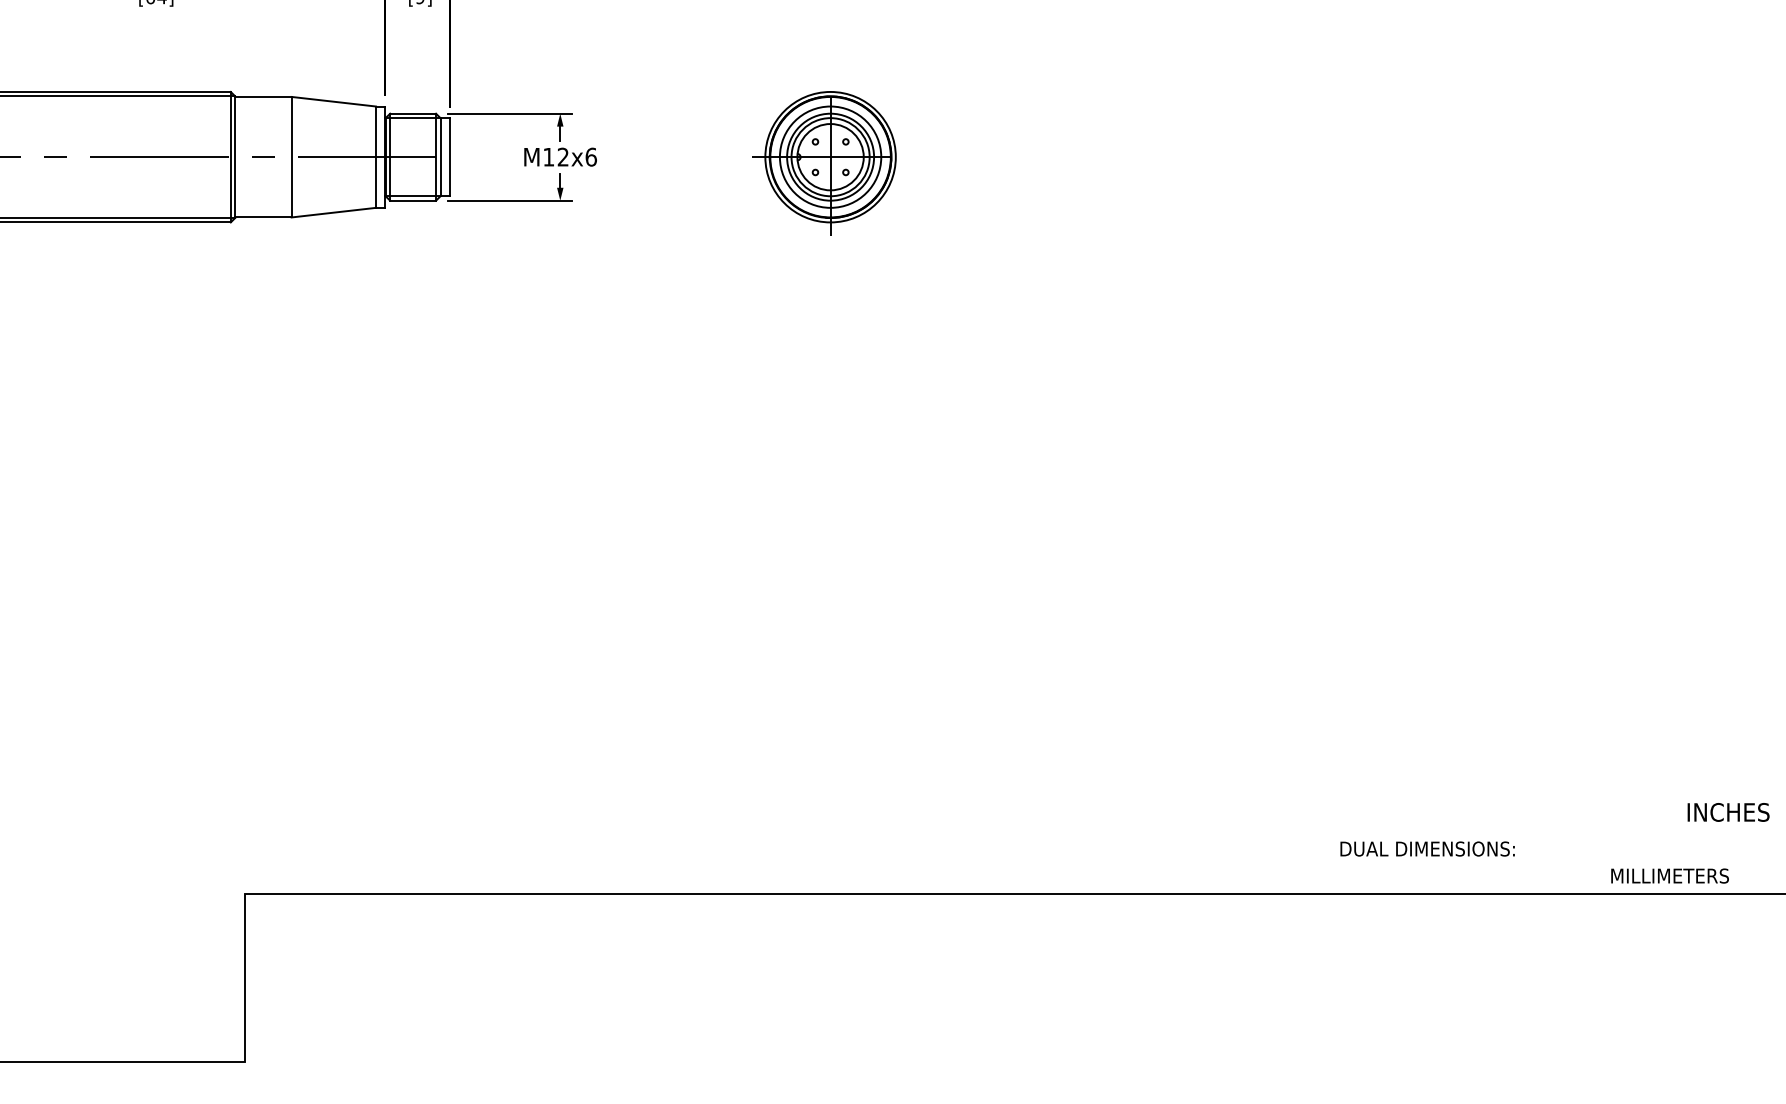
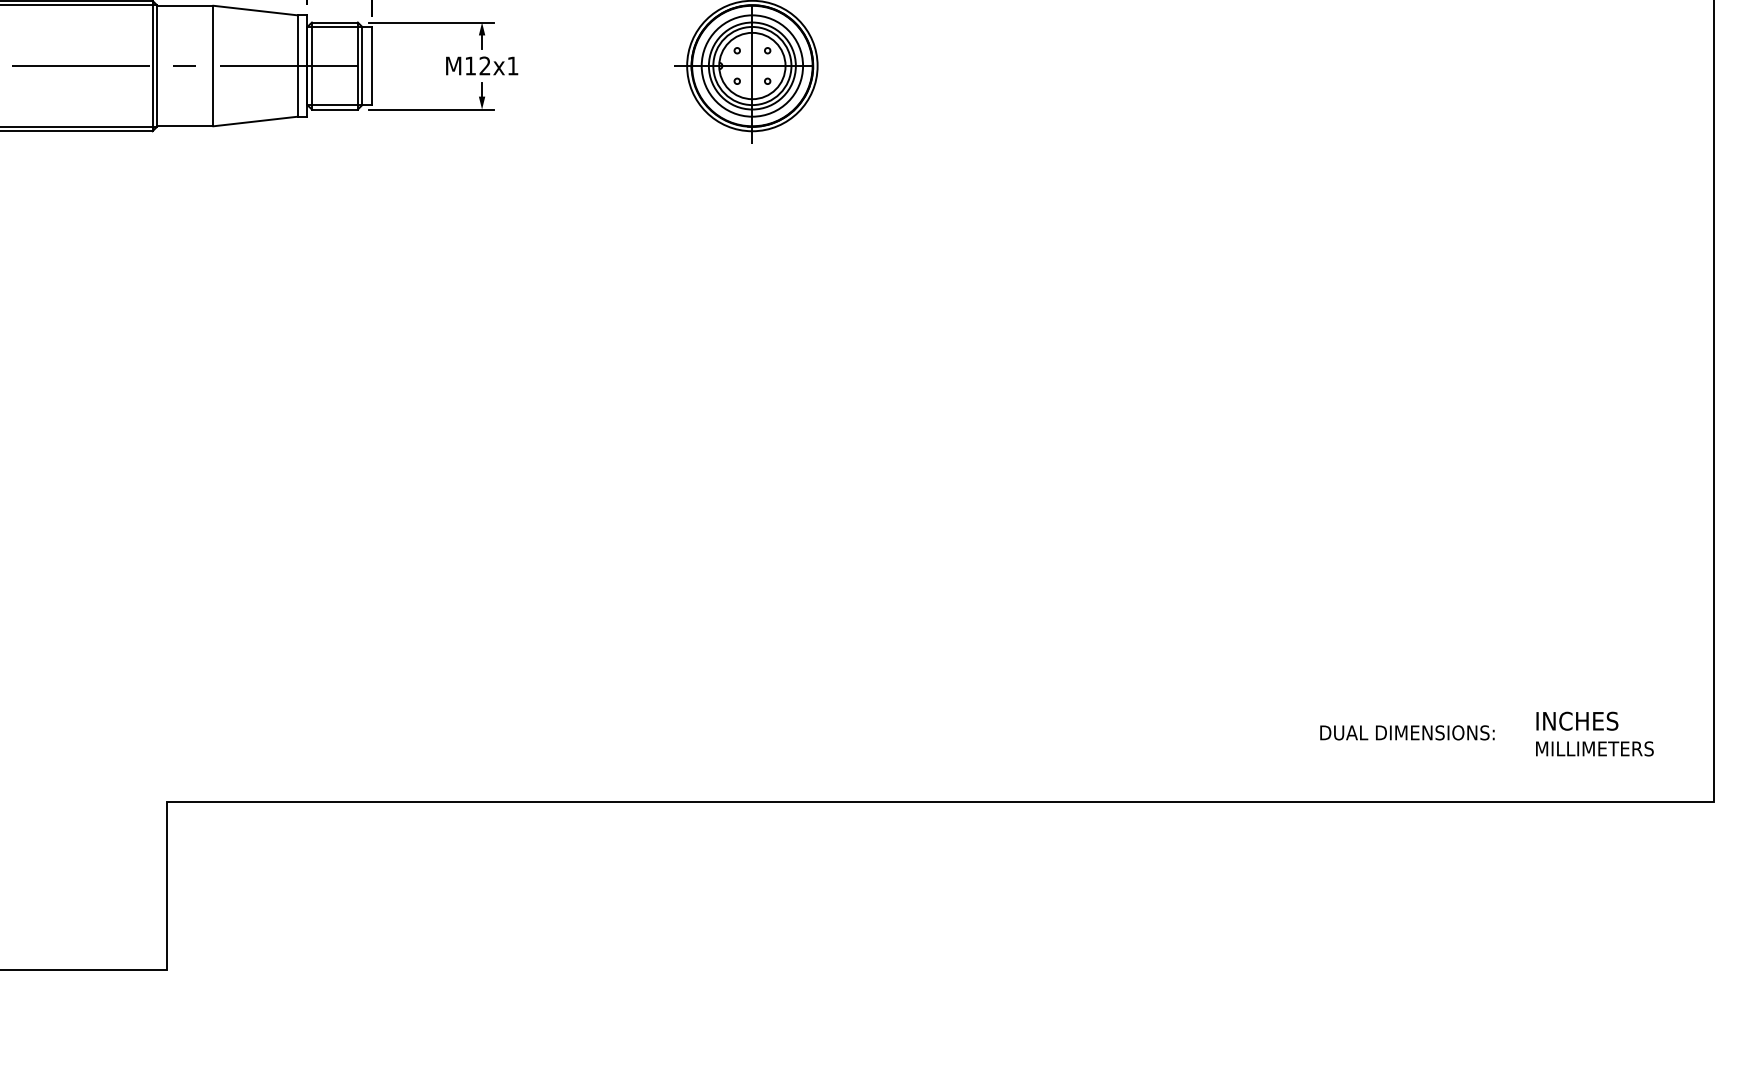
text: (590, 156) -> (512, 65), M12x6 -> M12x1
text: (1728, 812) -> (1577, 721), moved
text: (1427, 848) -> (1407, 732), moved
text: (1669, 875) -> (1594, 748), moved

